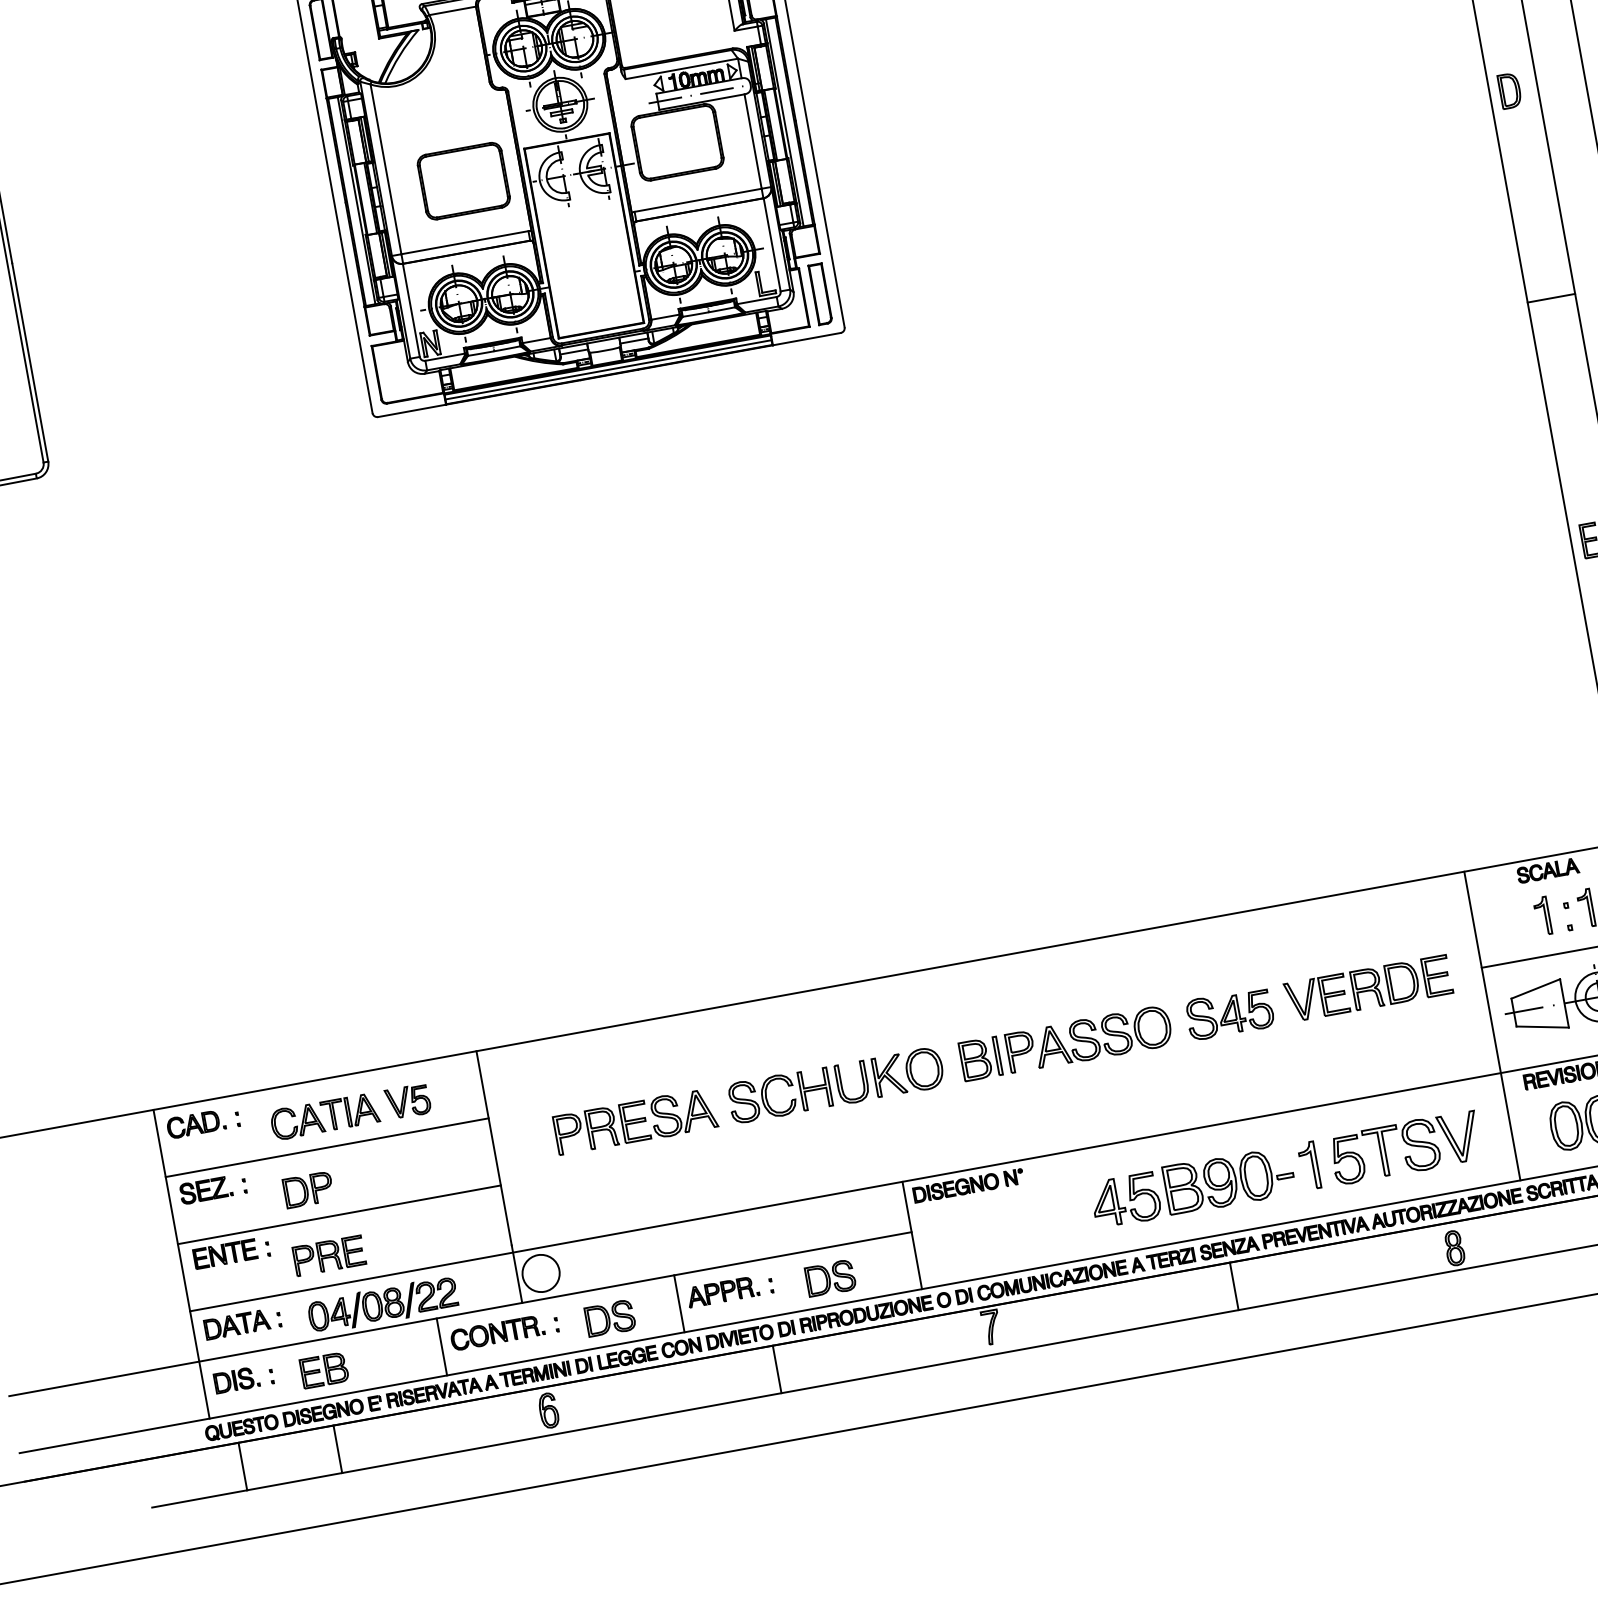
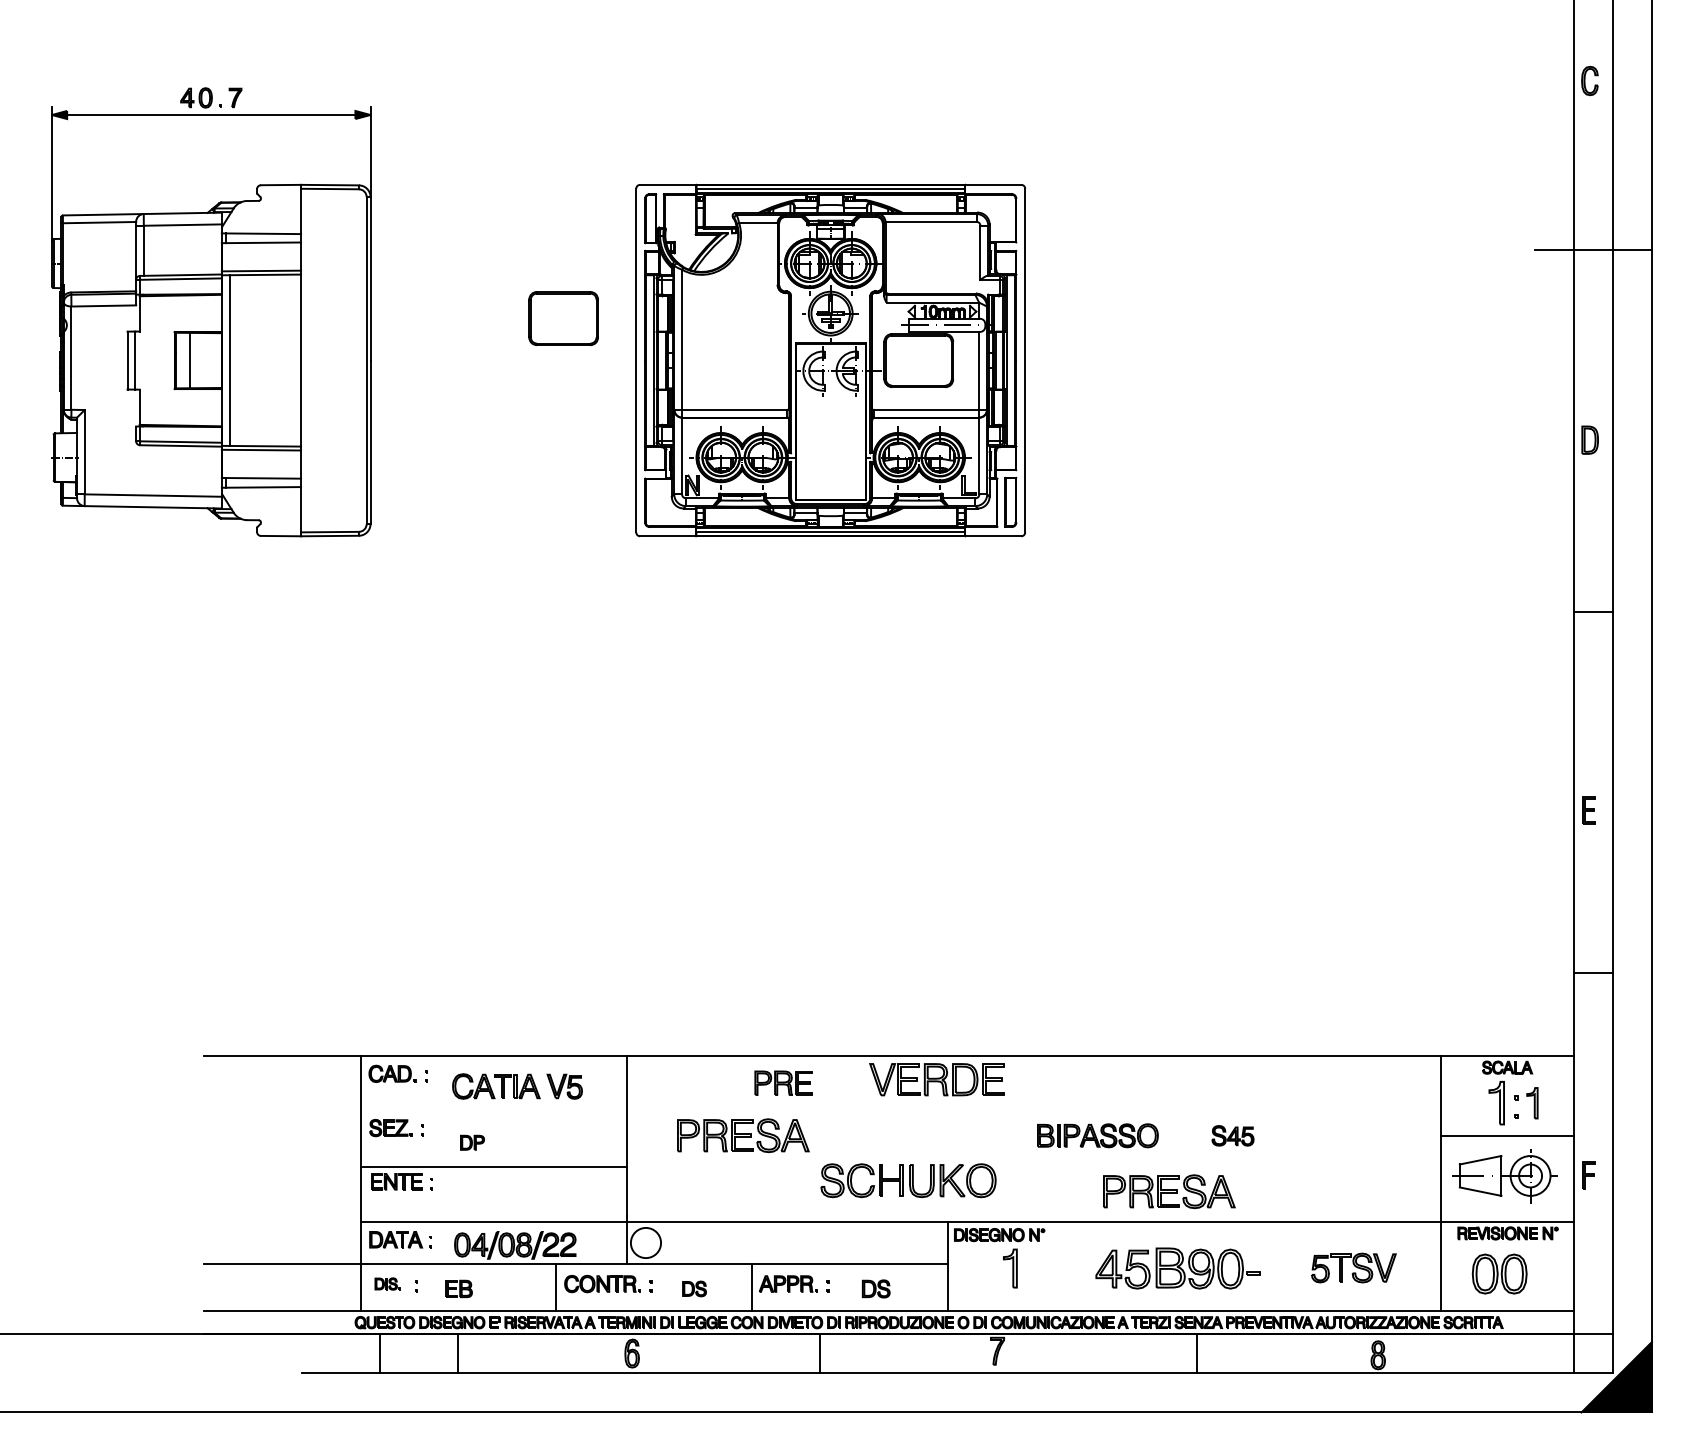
part: (463, 181) -> (563, 318), moved
part: (1542, 916) -> (1496, 1103), size x1.4
part: (1367, 988) -> (936, 1079), moved
part: (1229, 1013) -> (1232, 1135), size x0.6
part: (1065, 1043) -> (1097, 1135), size x0.7
part: (835, 1085) -> (908, 1180), moved
part: (1165, 1095) -> (1169, 1191), added
line: (327, 1147) -> (493, 1111), removed
part: (1405, 1147) -> (1353, 1267), size x0.7
part: (1309, 1165) -> (1010, 1268), moved
part: (308, 1189) -> (472, 1142), size x0.6
part: (329, 1254) -> (783, 1082), moved
part: (830, 1277) -> (876, 1288), size x0.7
part: (610, 1317) -> (694, 1288), size x0.6
part: (324, 1369) -> (459, 1288), size x0.7
part: (236, 1379) -> (387, 1283), size x0.7

